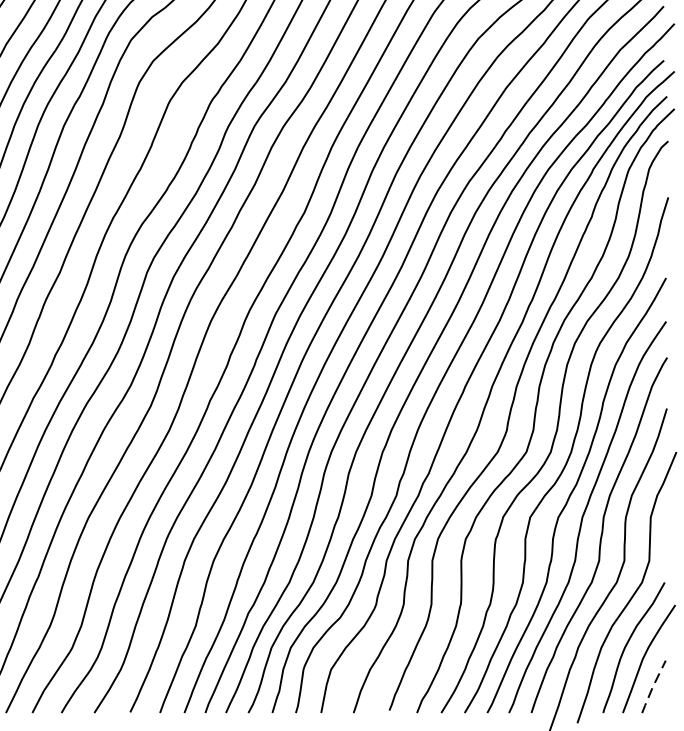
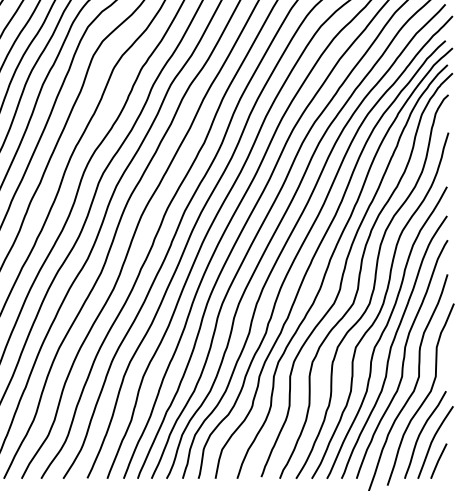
line: (653, 687) -> (438, 461), dashed -> solid

